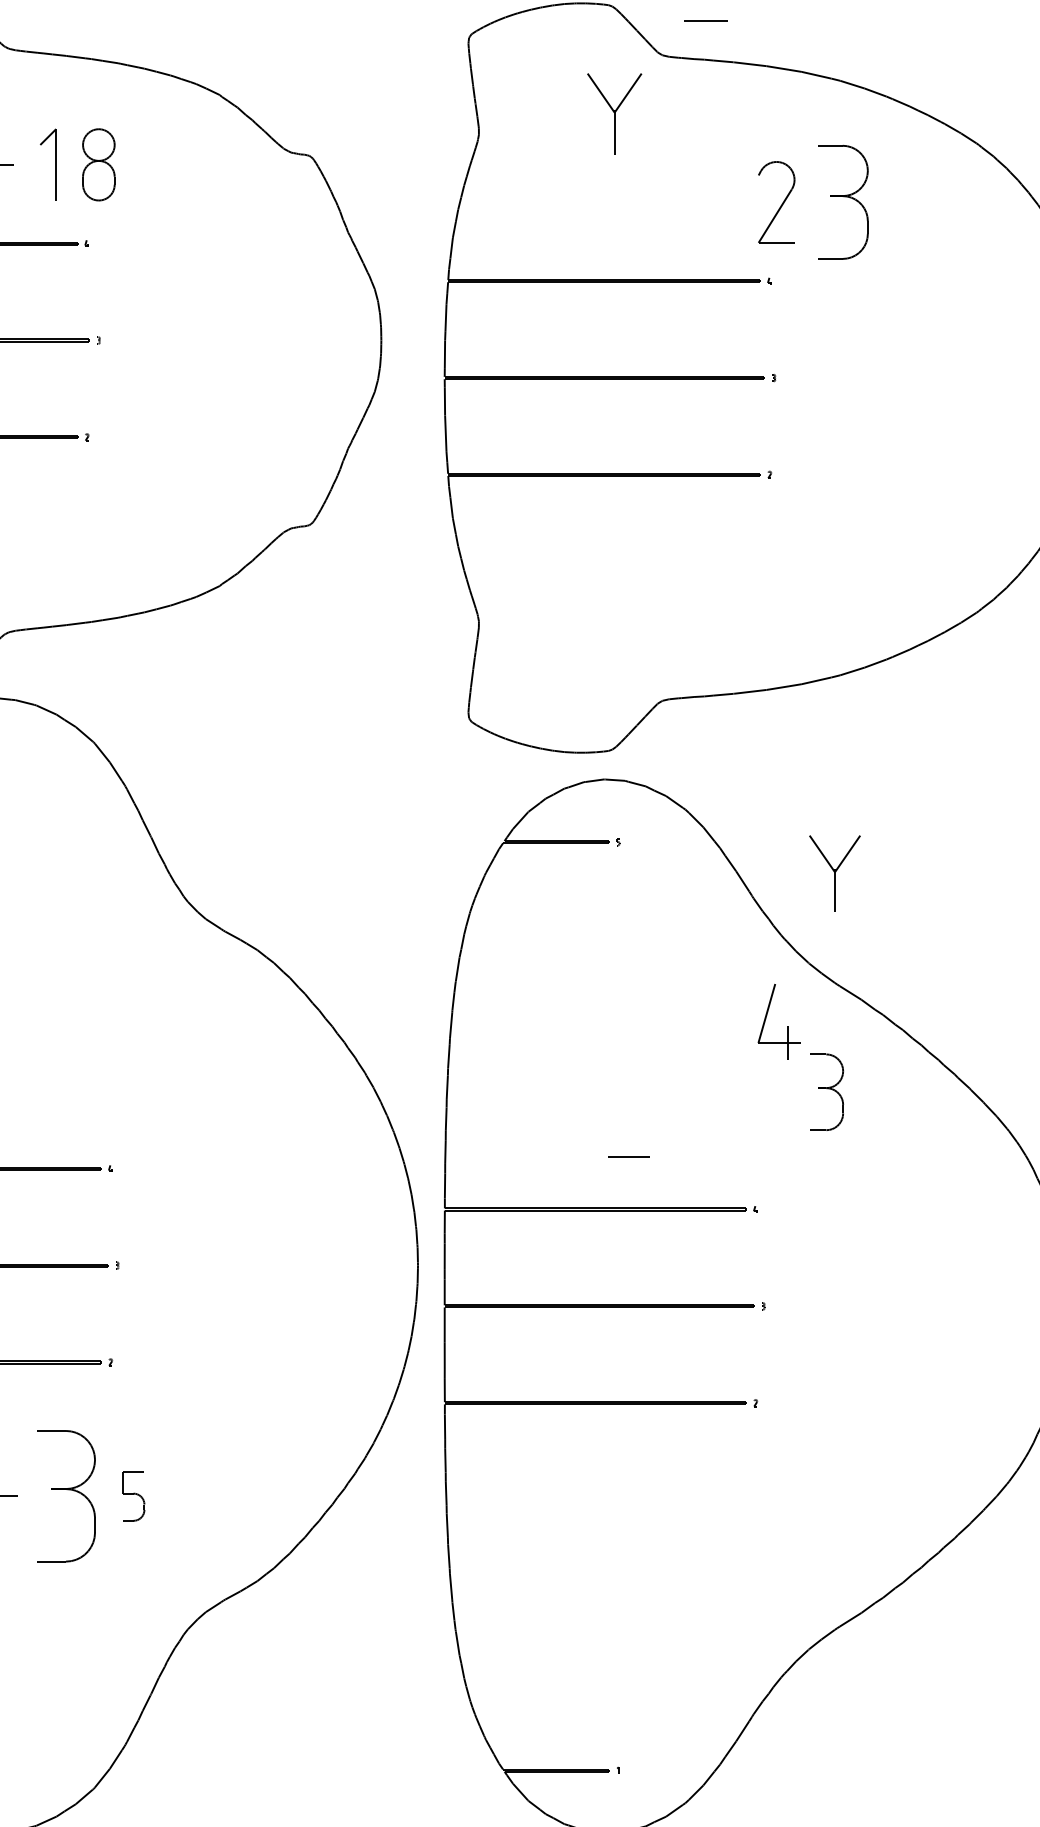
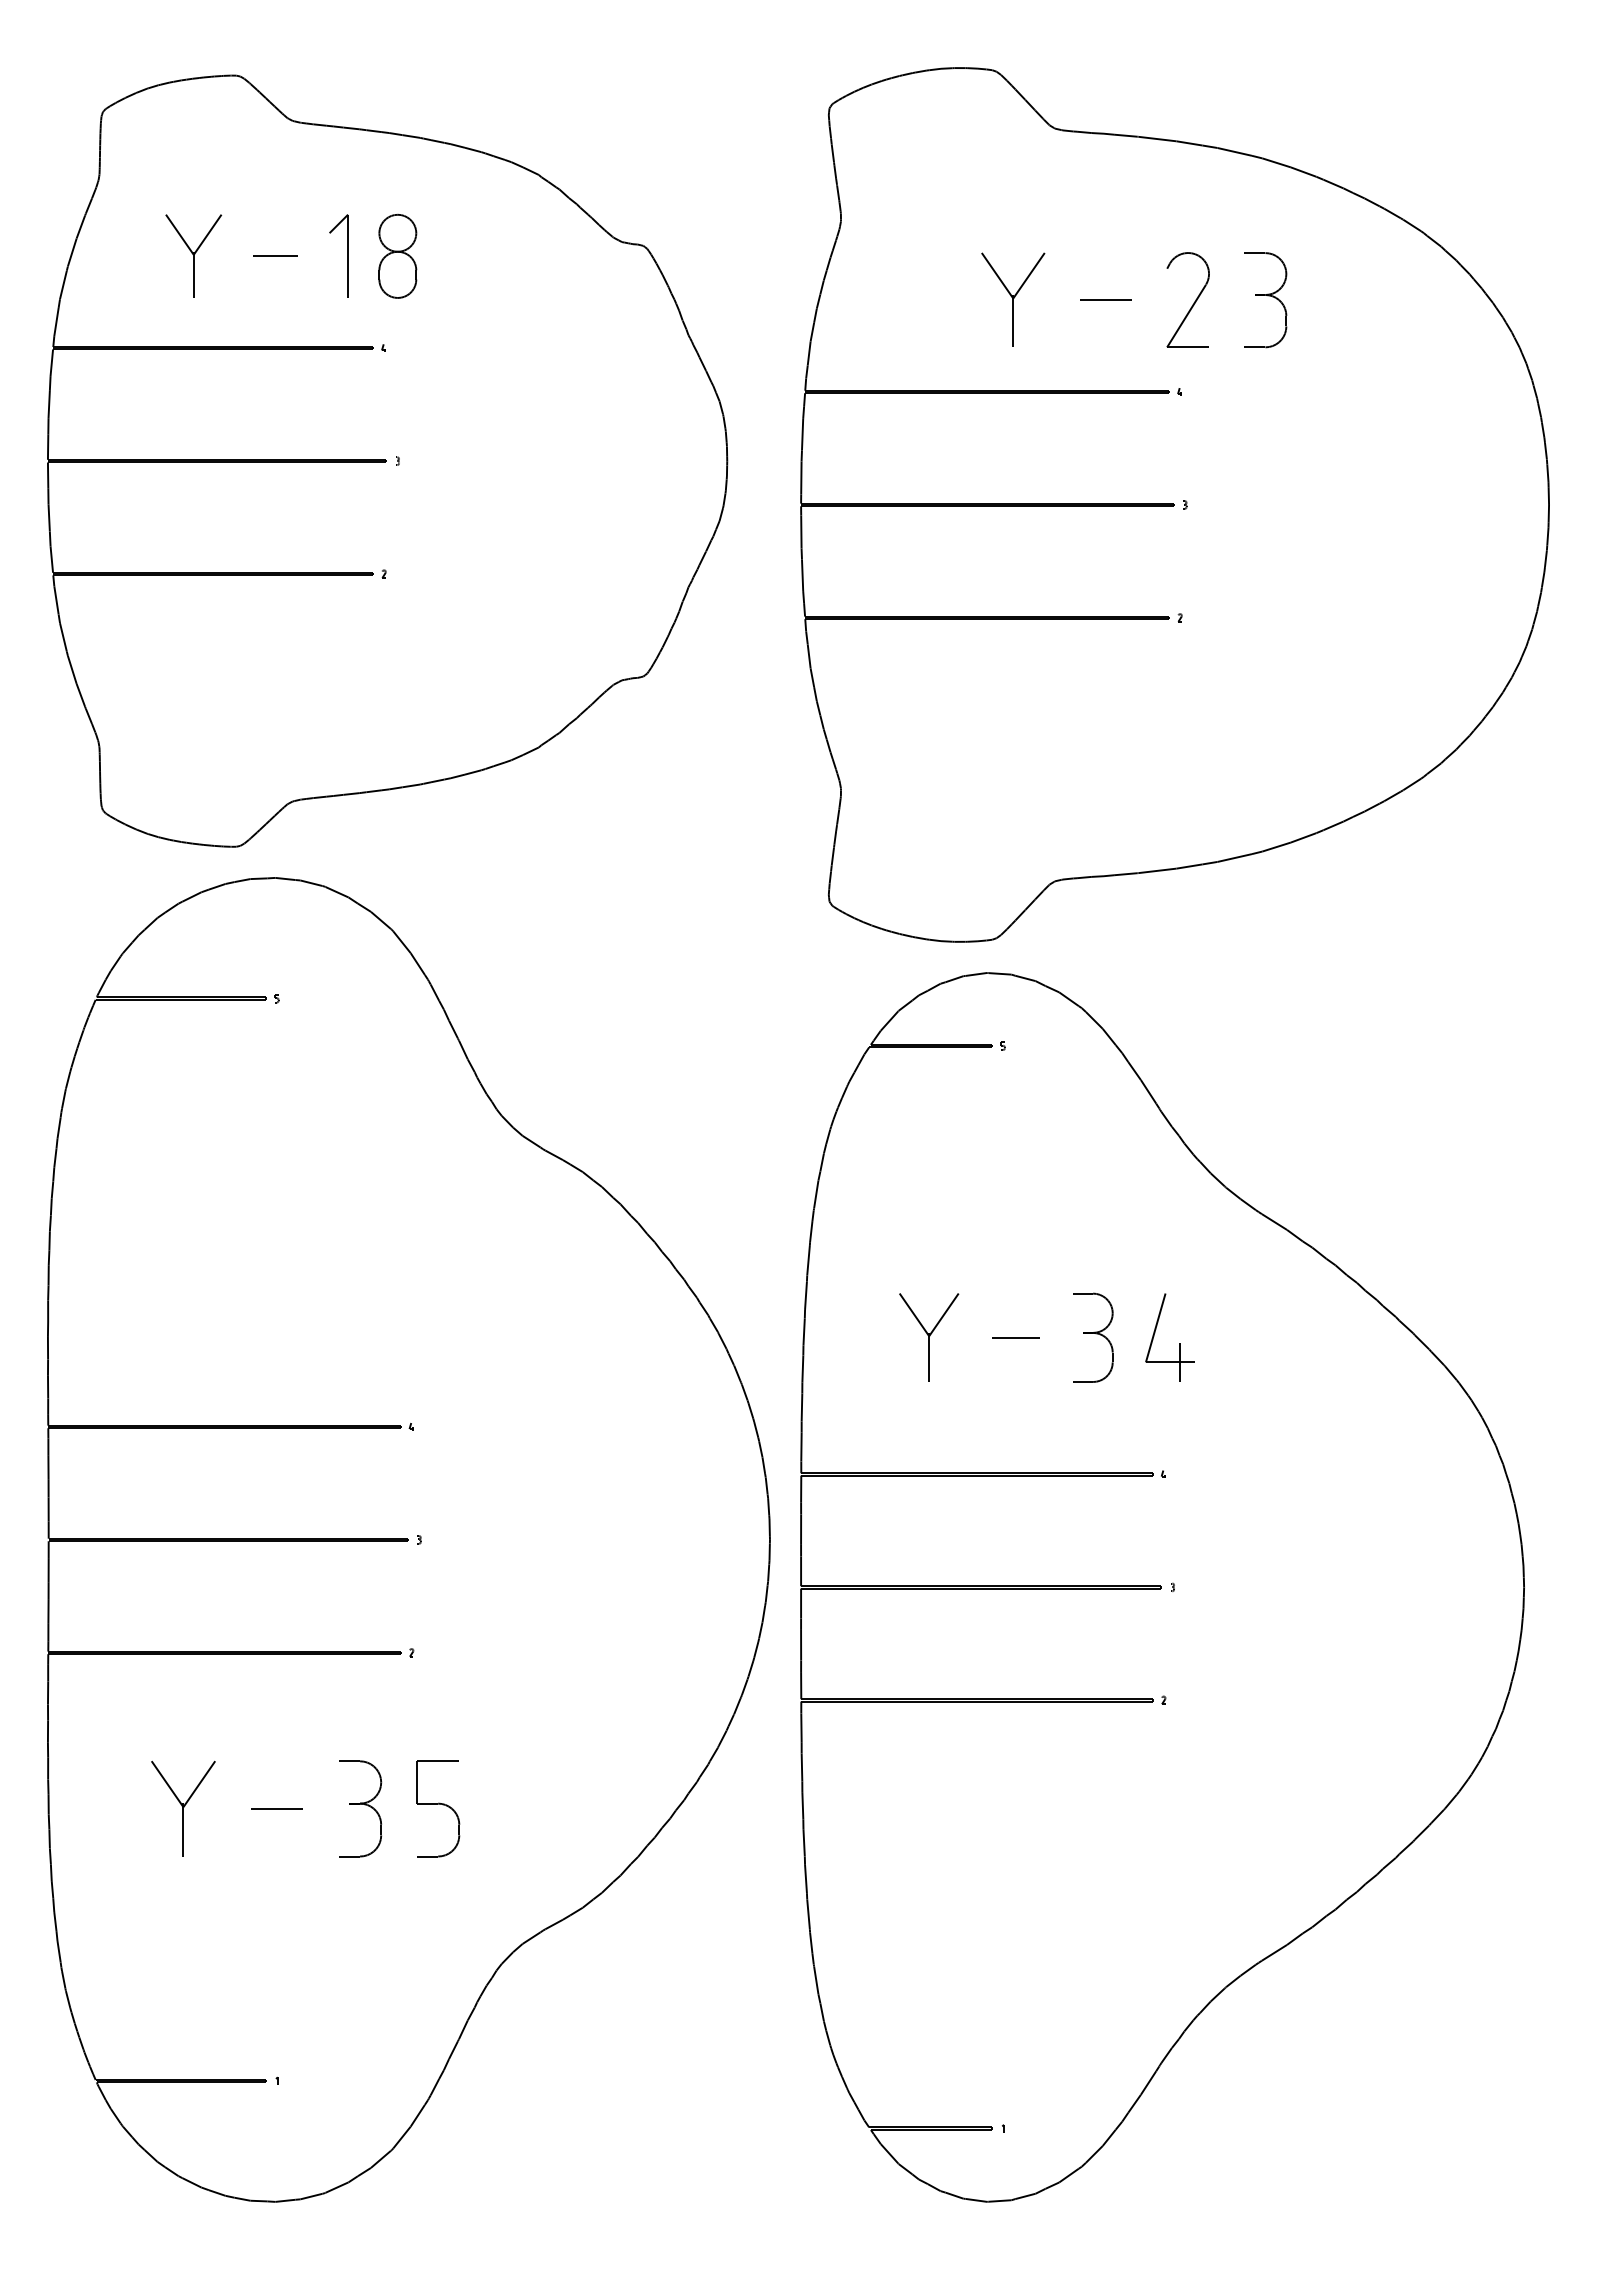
line: (705, 20) -> (1105, 299), moved
part: (614, 113) -> (1013, 299), moved
part: (842, 202) -> (1265, 300), size x0.71
part: (835, 873) -> (929, 1337), moved
part: (787, 1026) -> (1179, 1343), moved
part: (826, 1092) -> (1093, 1337), moved
line: (628, 1157) -> (1015, 1337), moved
part: (66, 1495) -> (360, 1808), size x0.62
part: (133, 1495) -> (438, 1808), size x1.67

